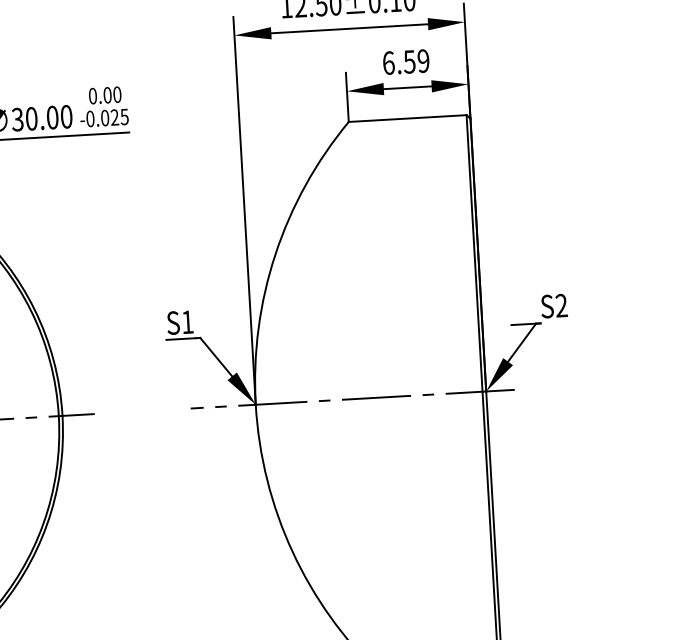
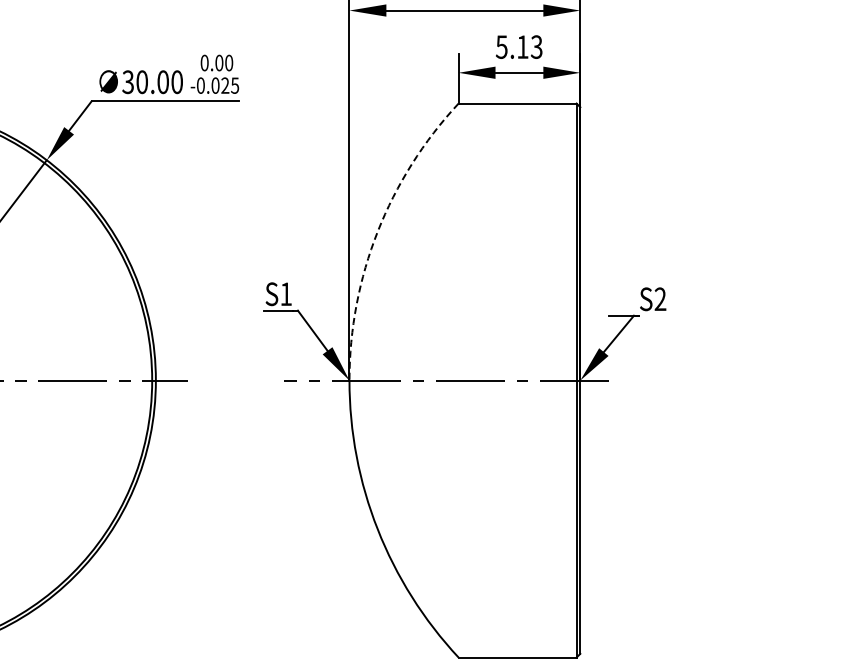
text: (406, 61) -> (519, 46), 6.59 -> 5.13
arc: (275, 254) -> (377, 231), solid -> dashed

